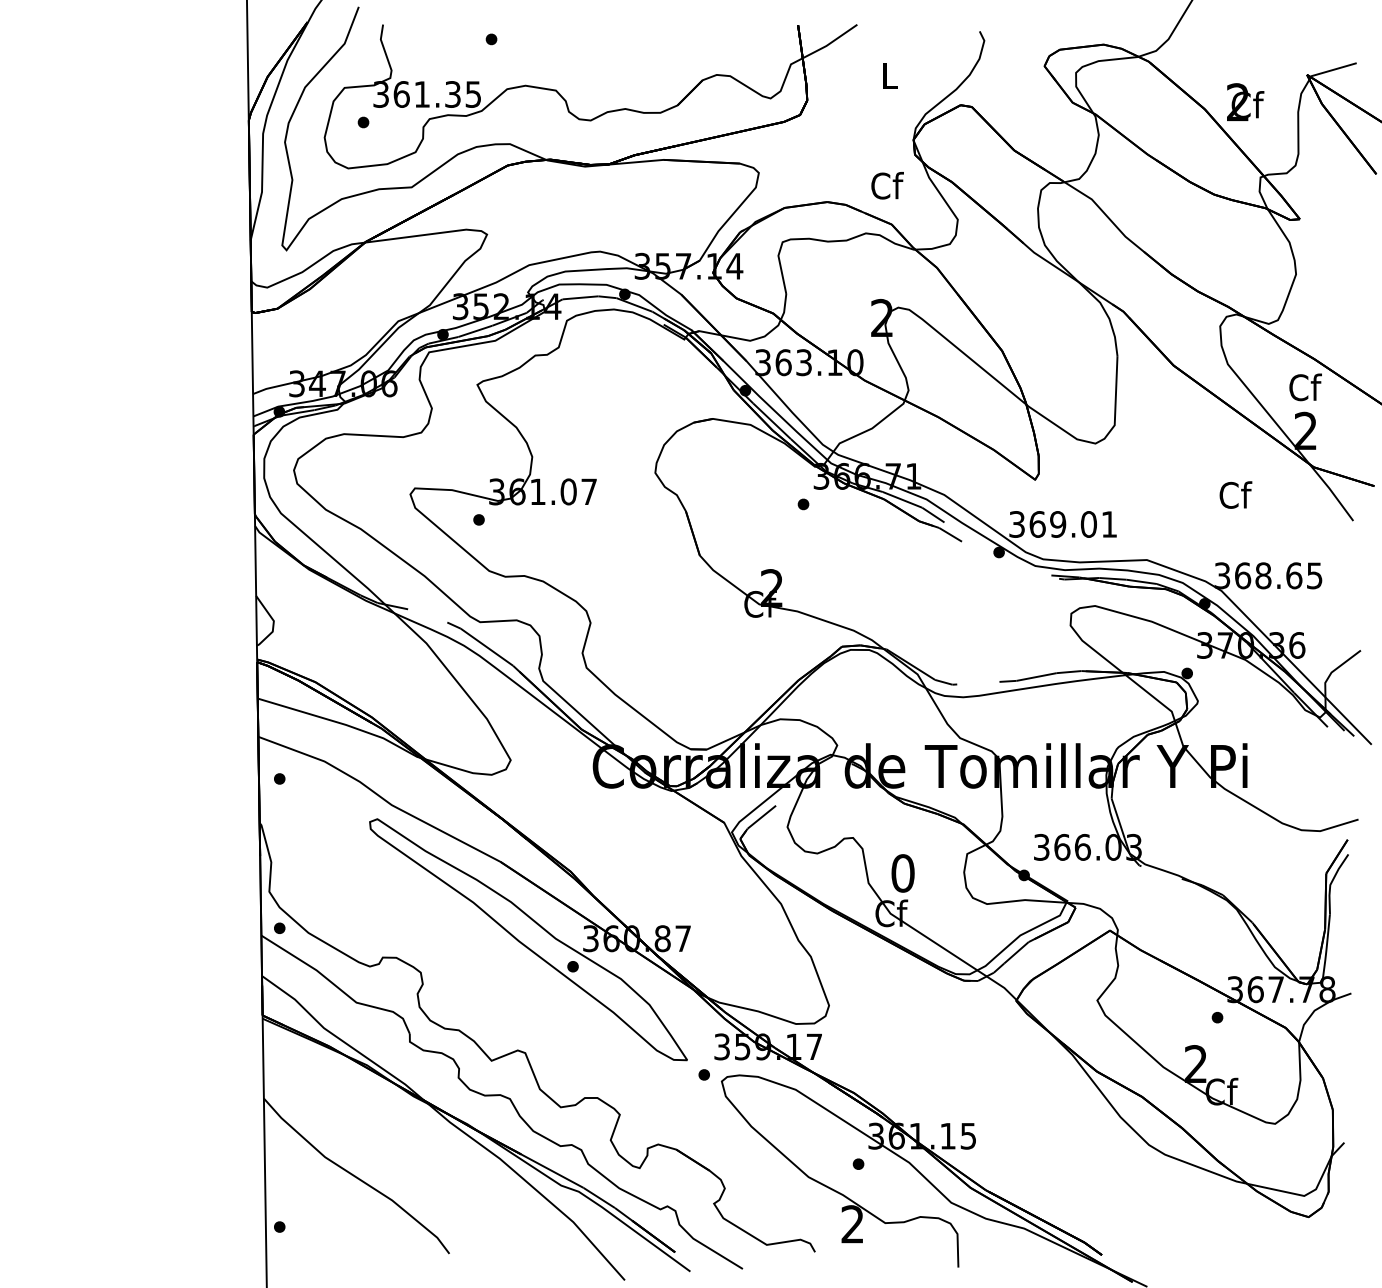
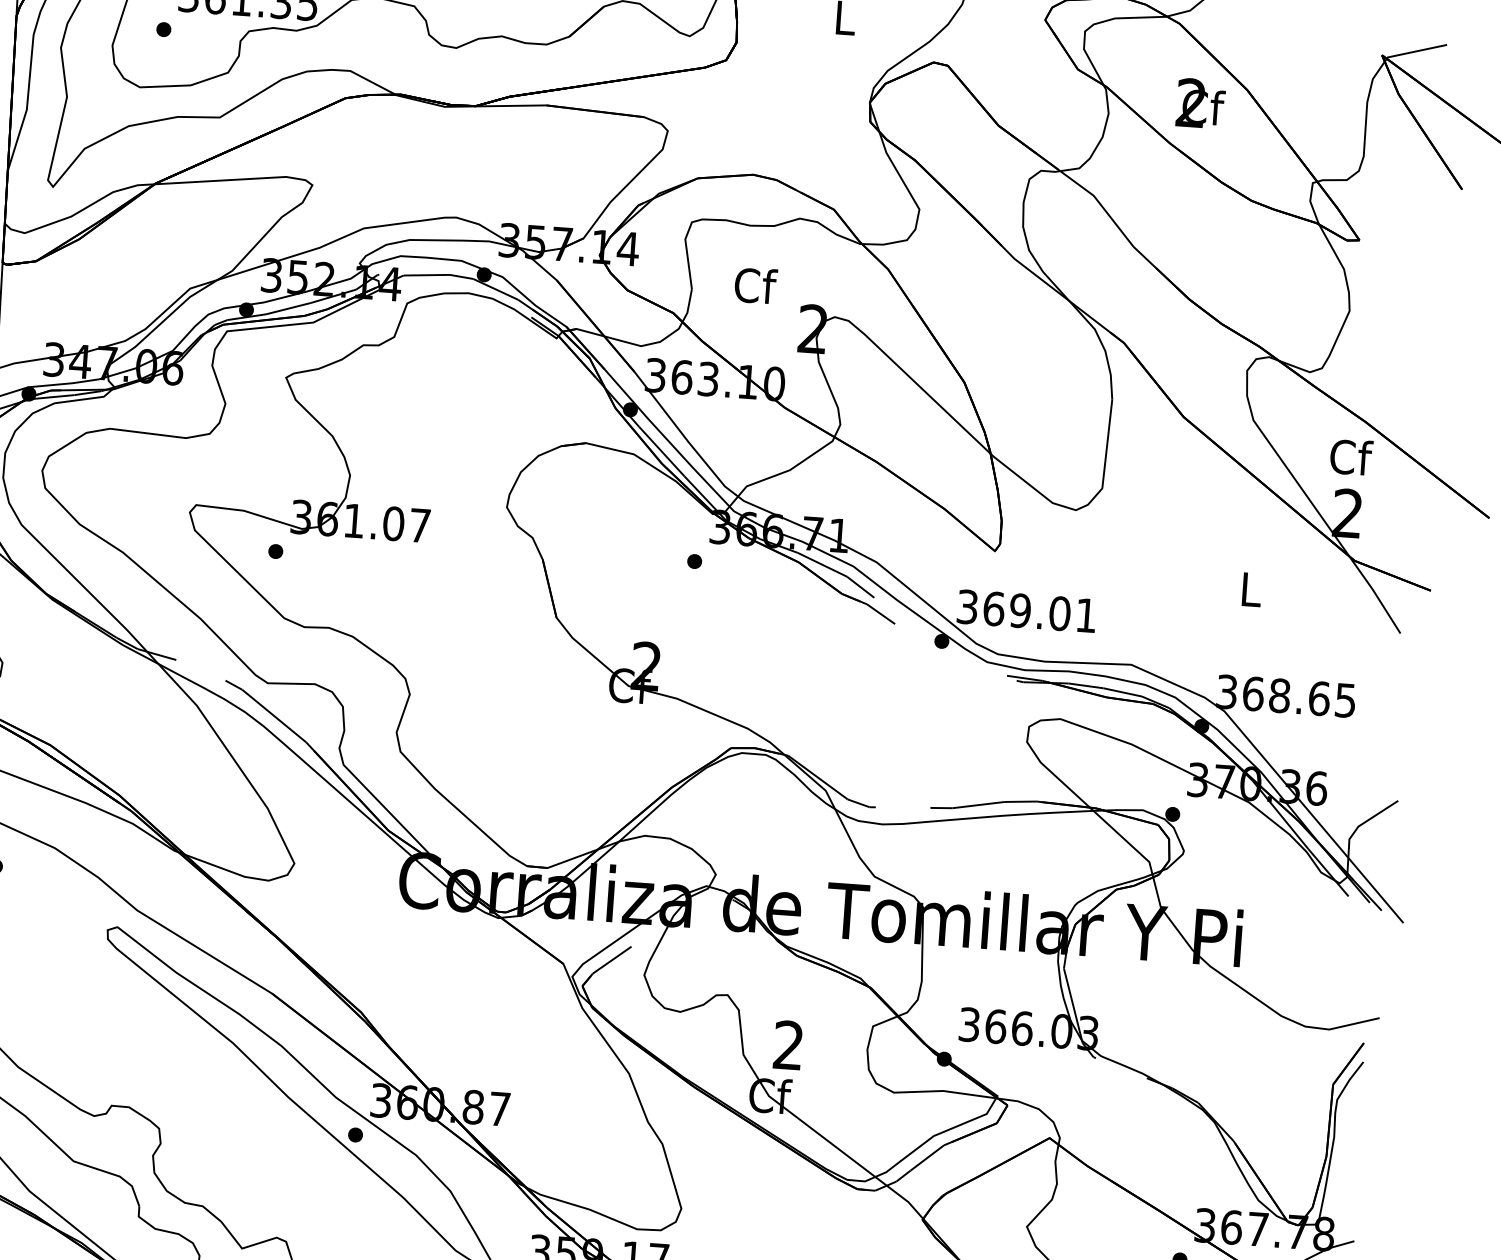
text: (1245, 101) -> (1200, 102), moved
text: (887, 185) -> (755, 285), moved
text: (1235, 494) -> (1251, 588), Cf -> L
text: (902, 873) -> (787, 1045), 0 -> 2

